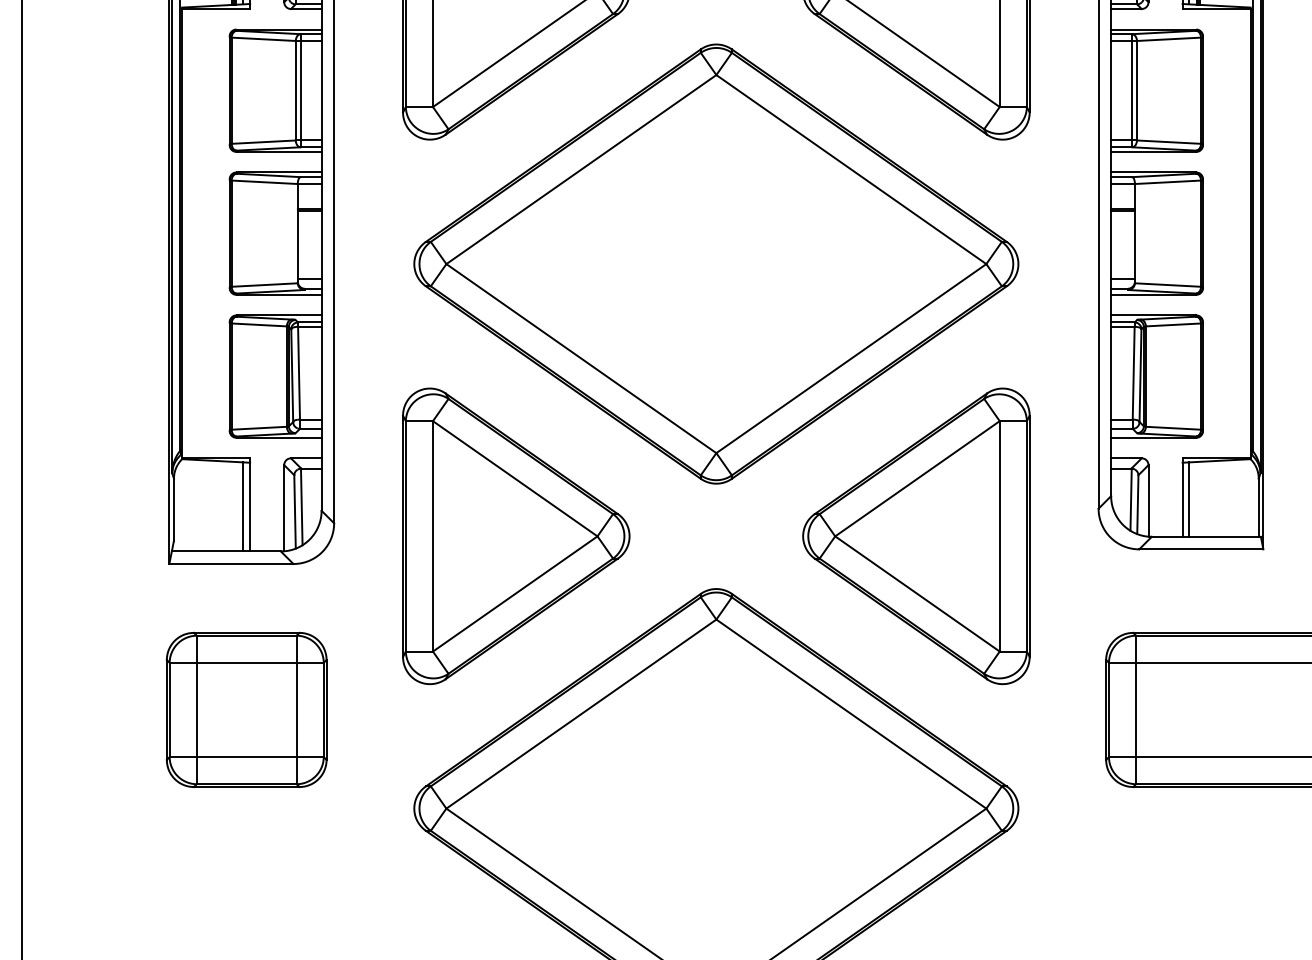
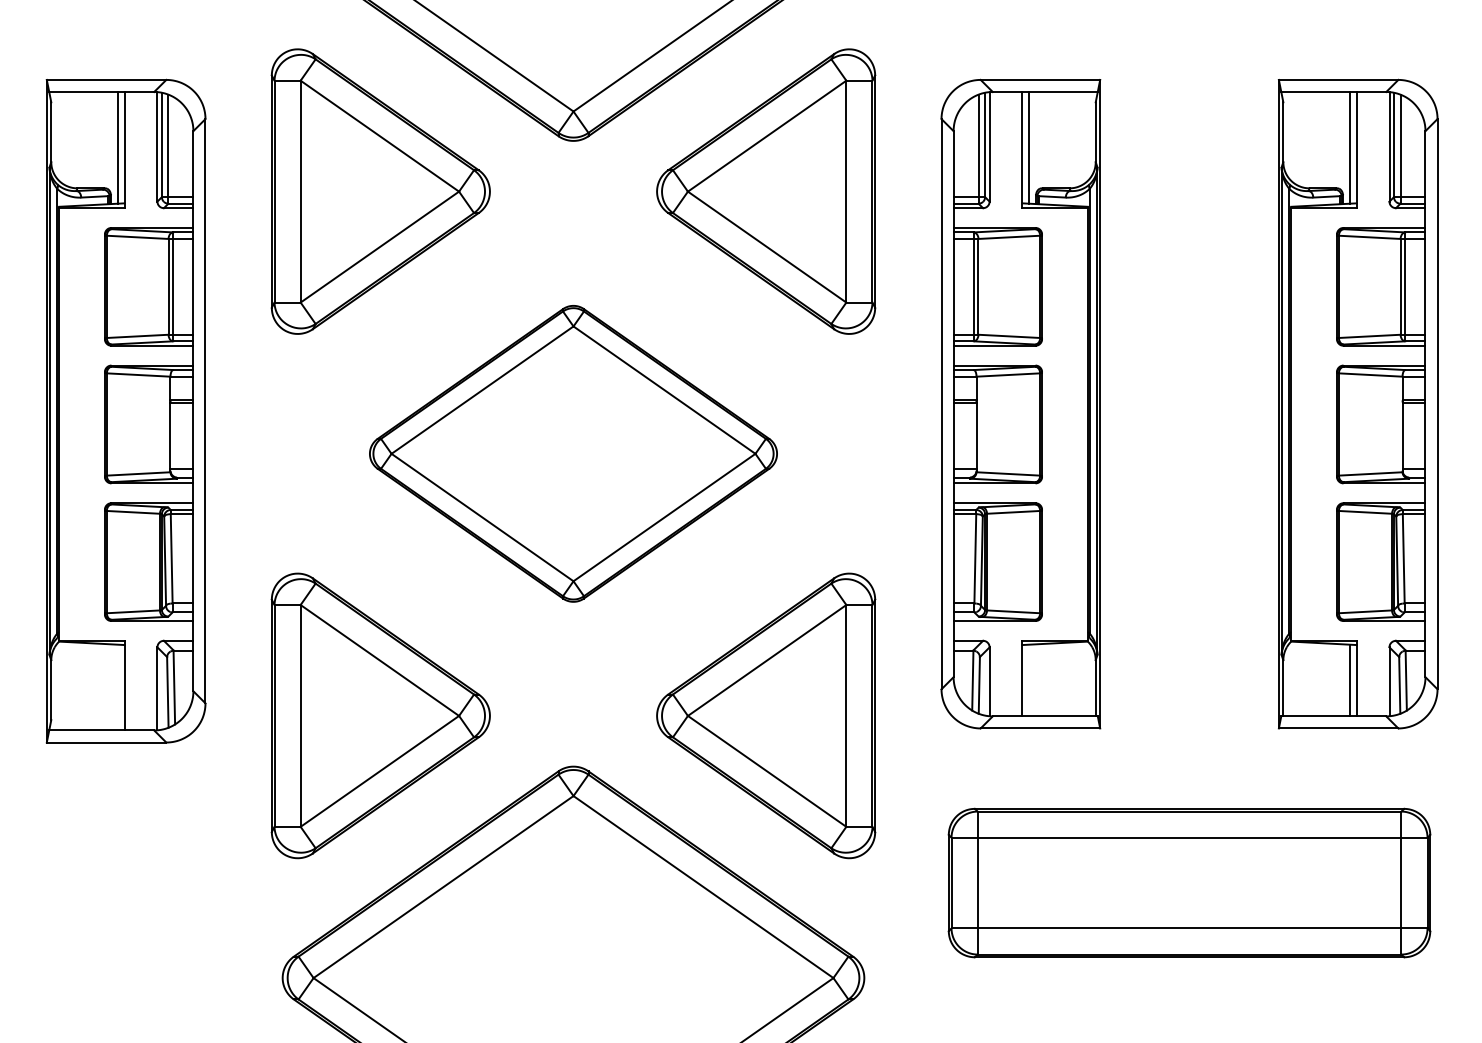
part: (716, 263) -> (573, 453), size x0.7
line: (1188, 499) -> (1028, 680), removed
line: (243, 506) -> (118, 687), removed
part: (246, 709) -> (121, 882), removed

